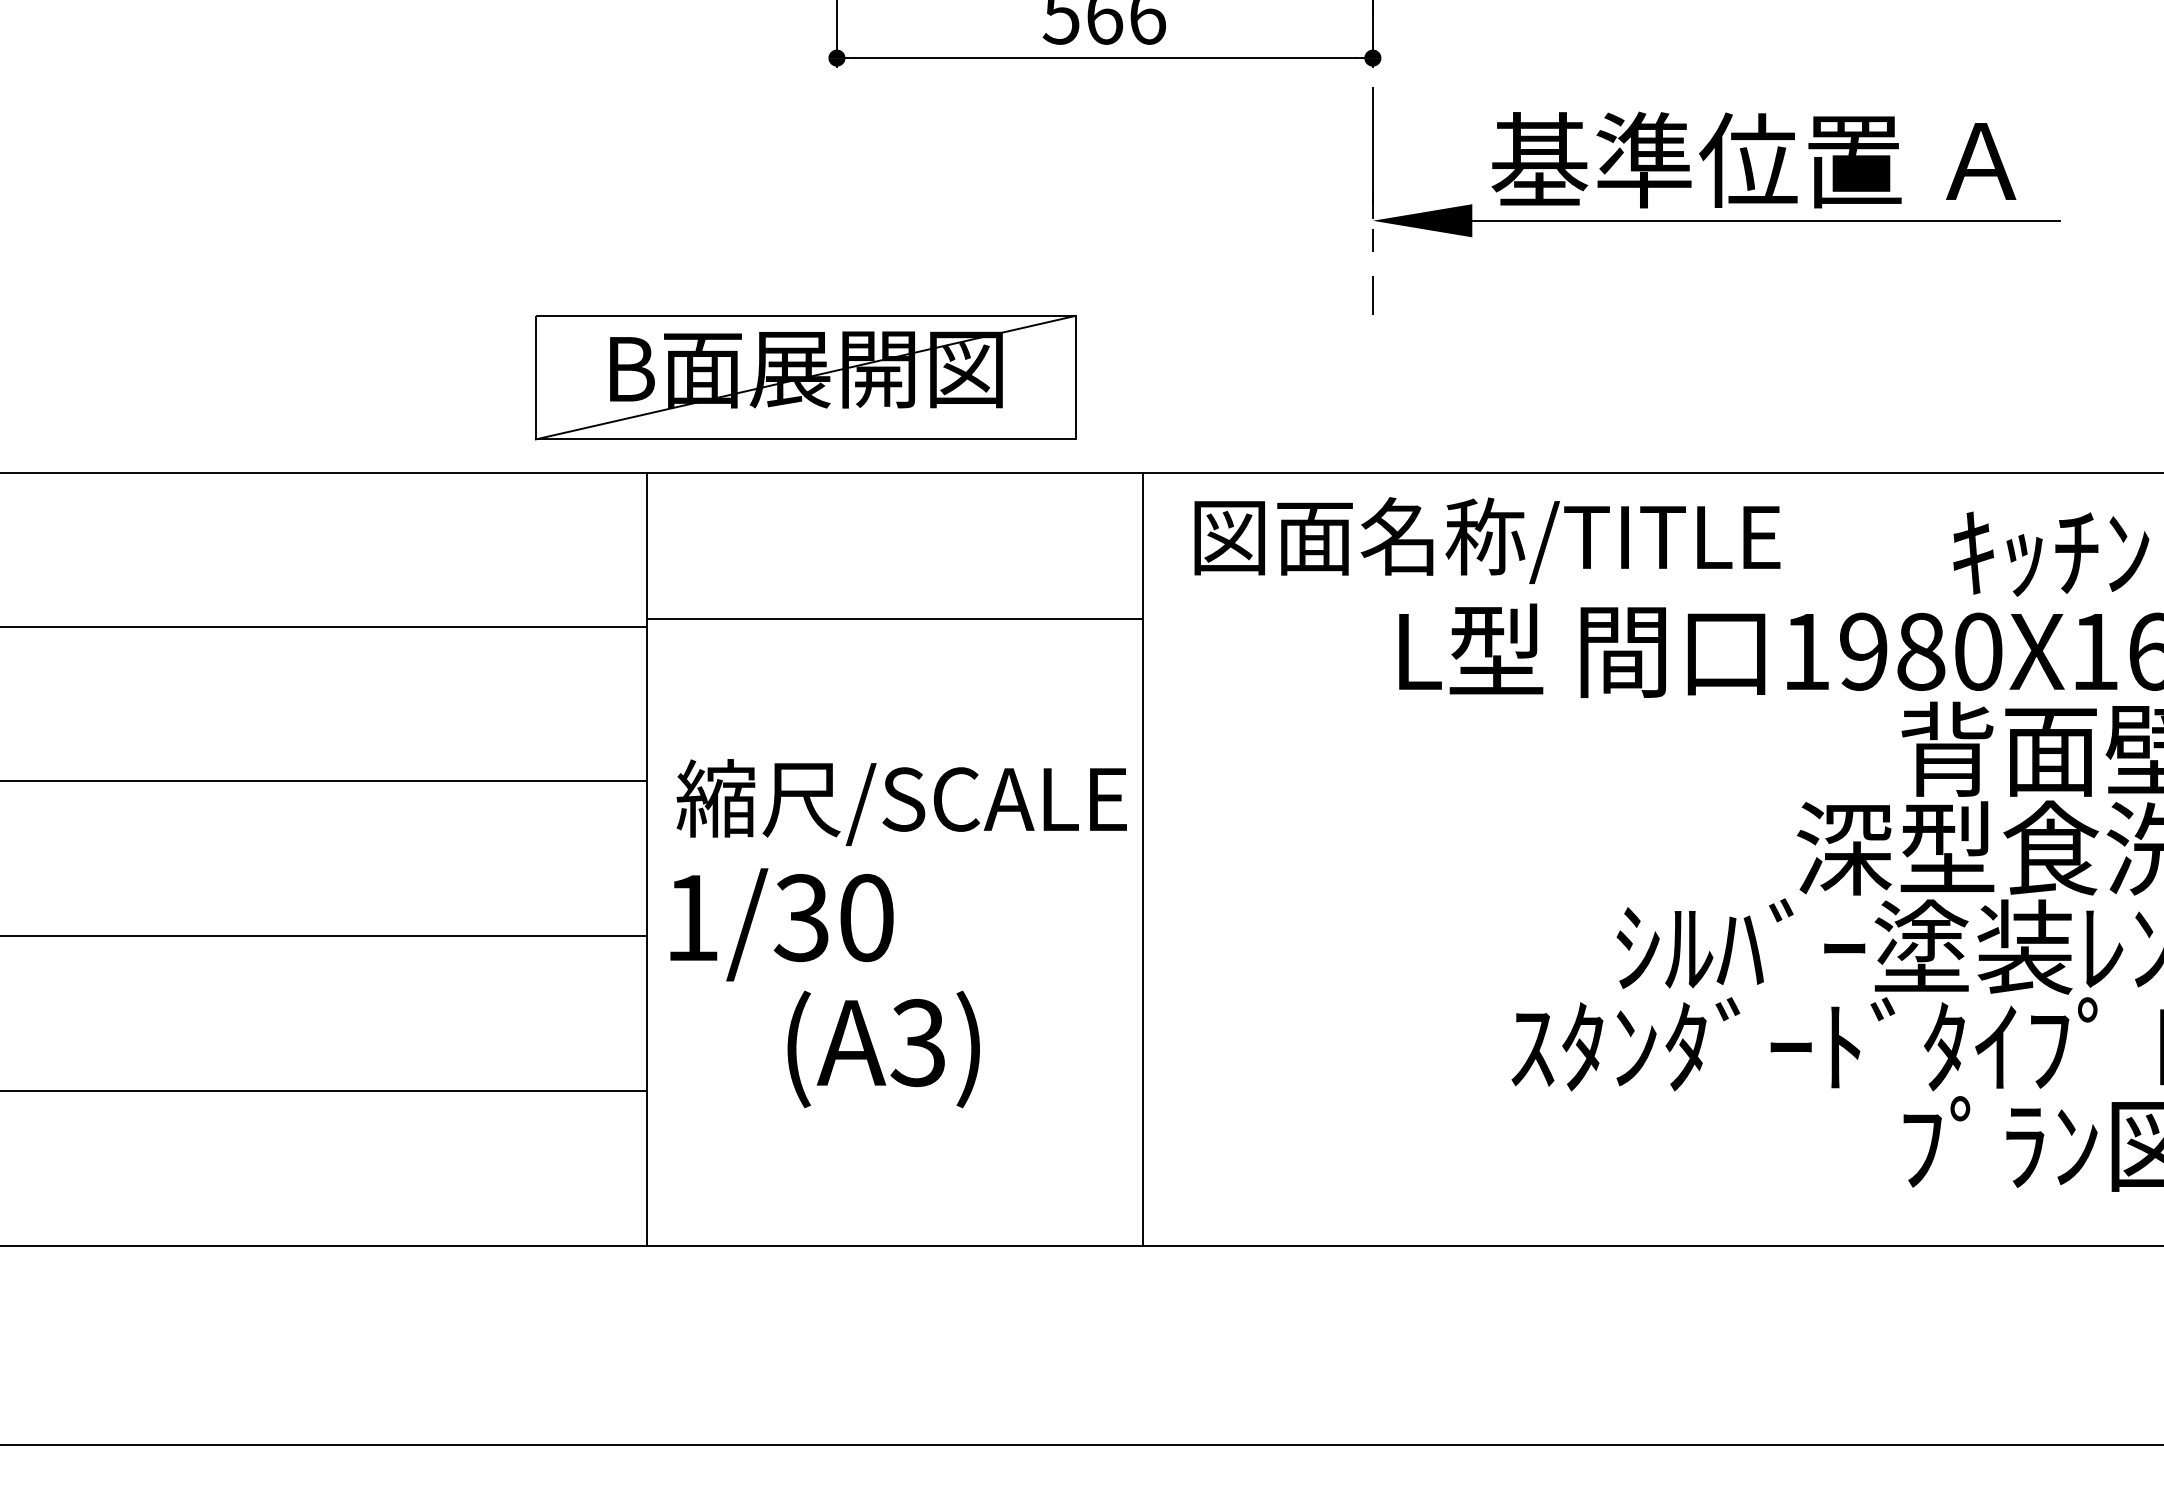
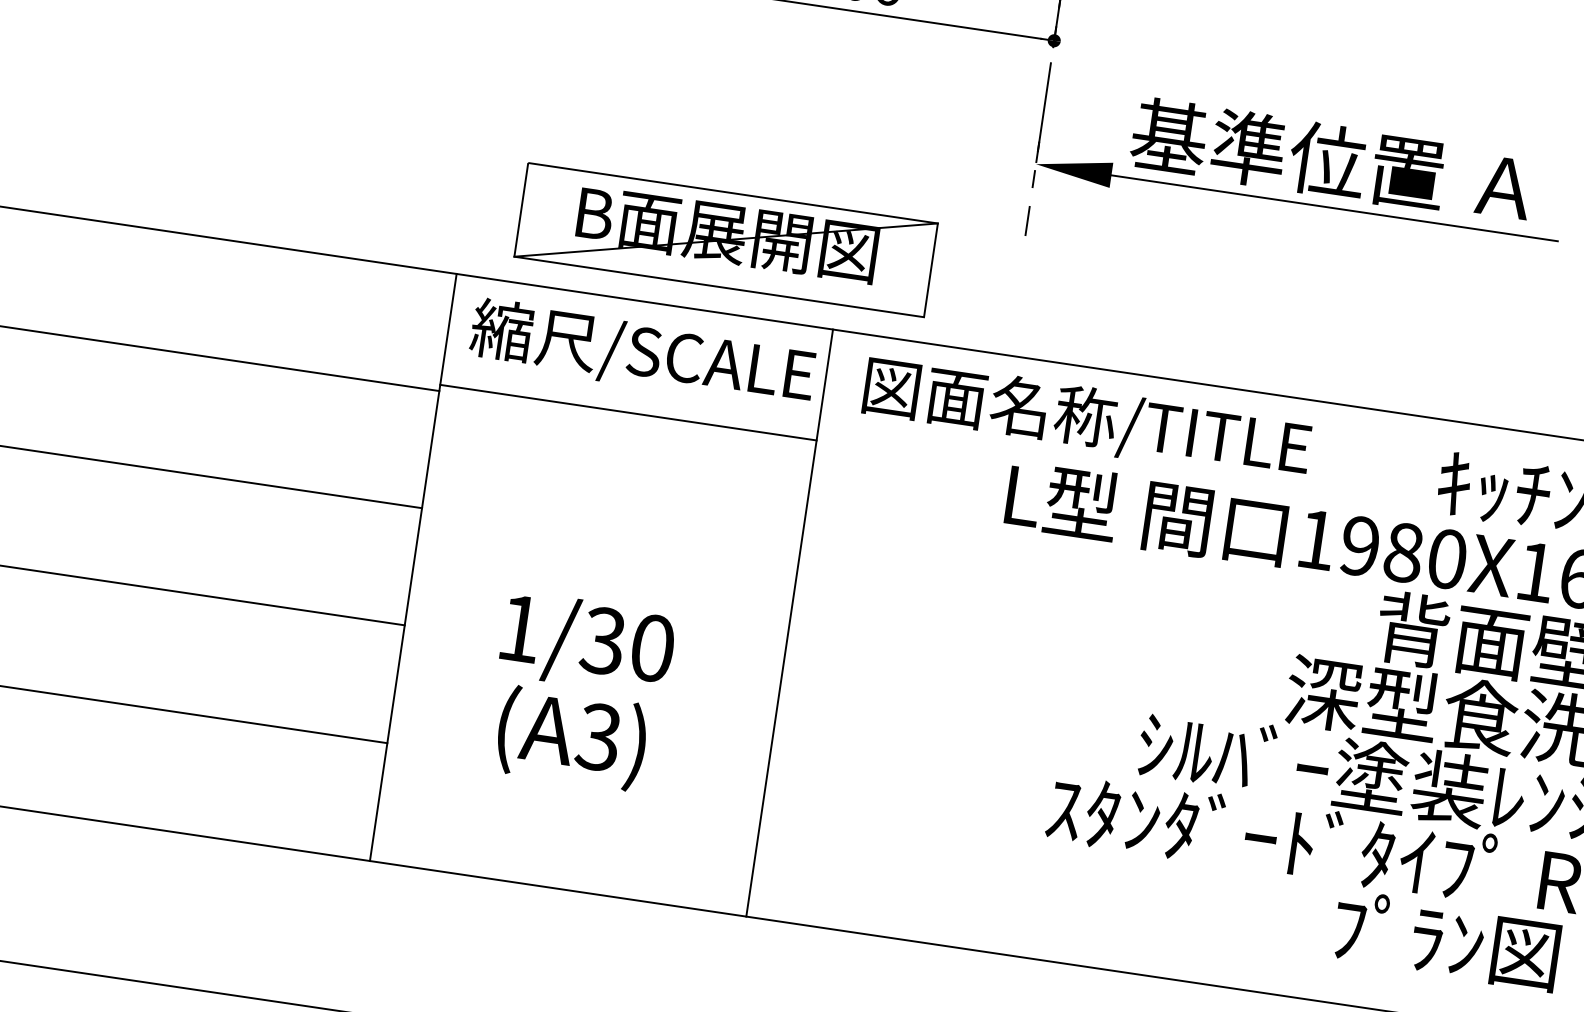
part: (805, 377) -> (725, 239), moved
text: (901, 802) -> (642, 354), moved
text: (781, 924) -> (587, 643), moved

